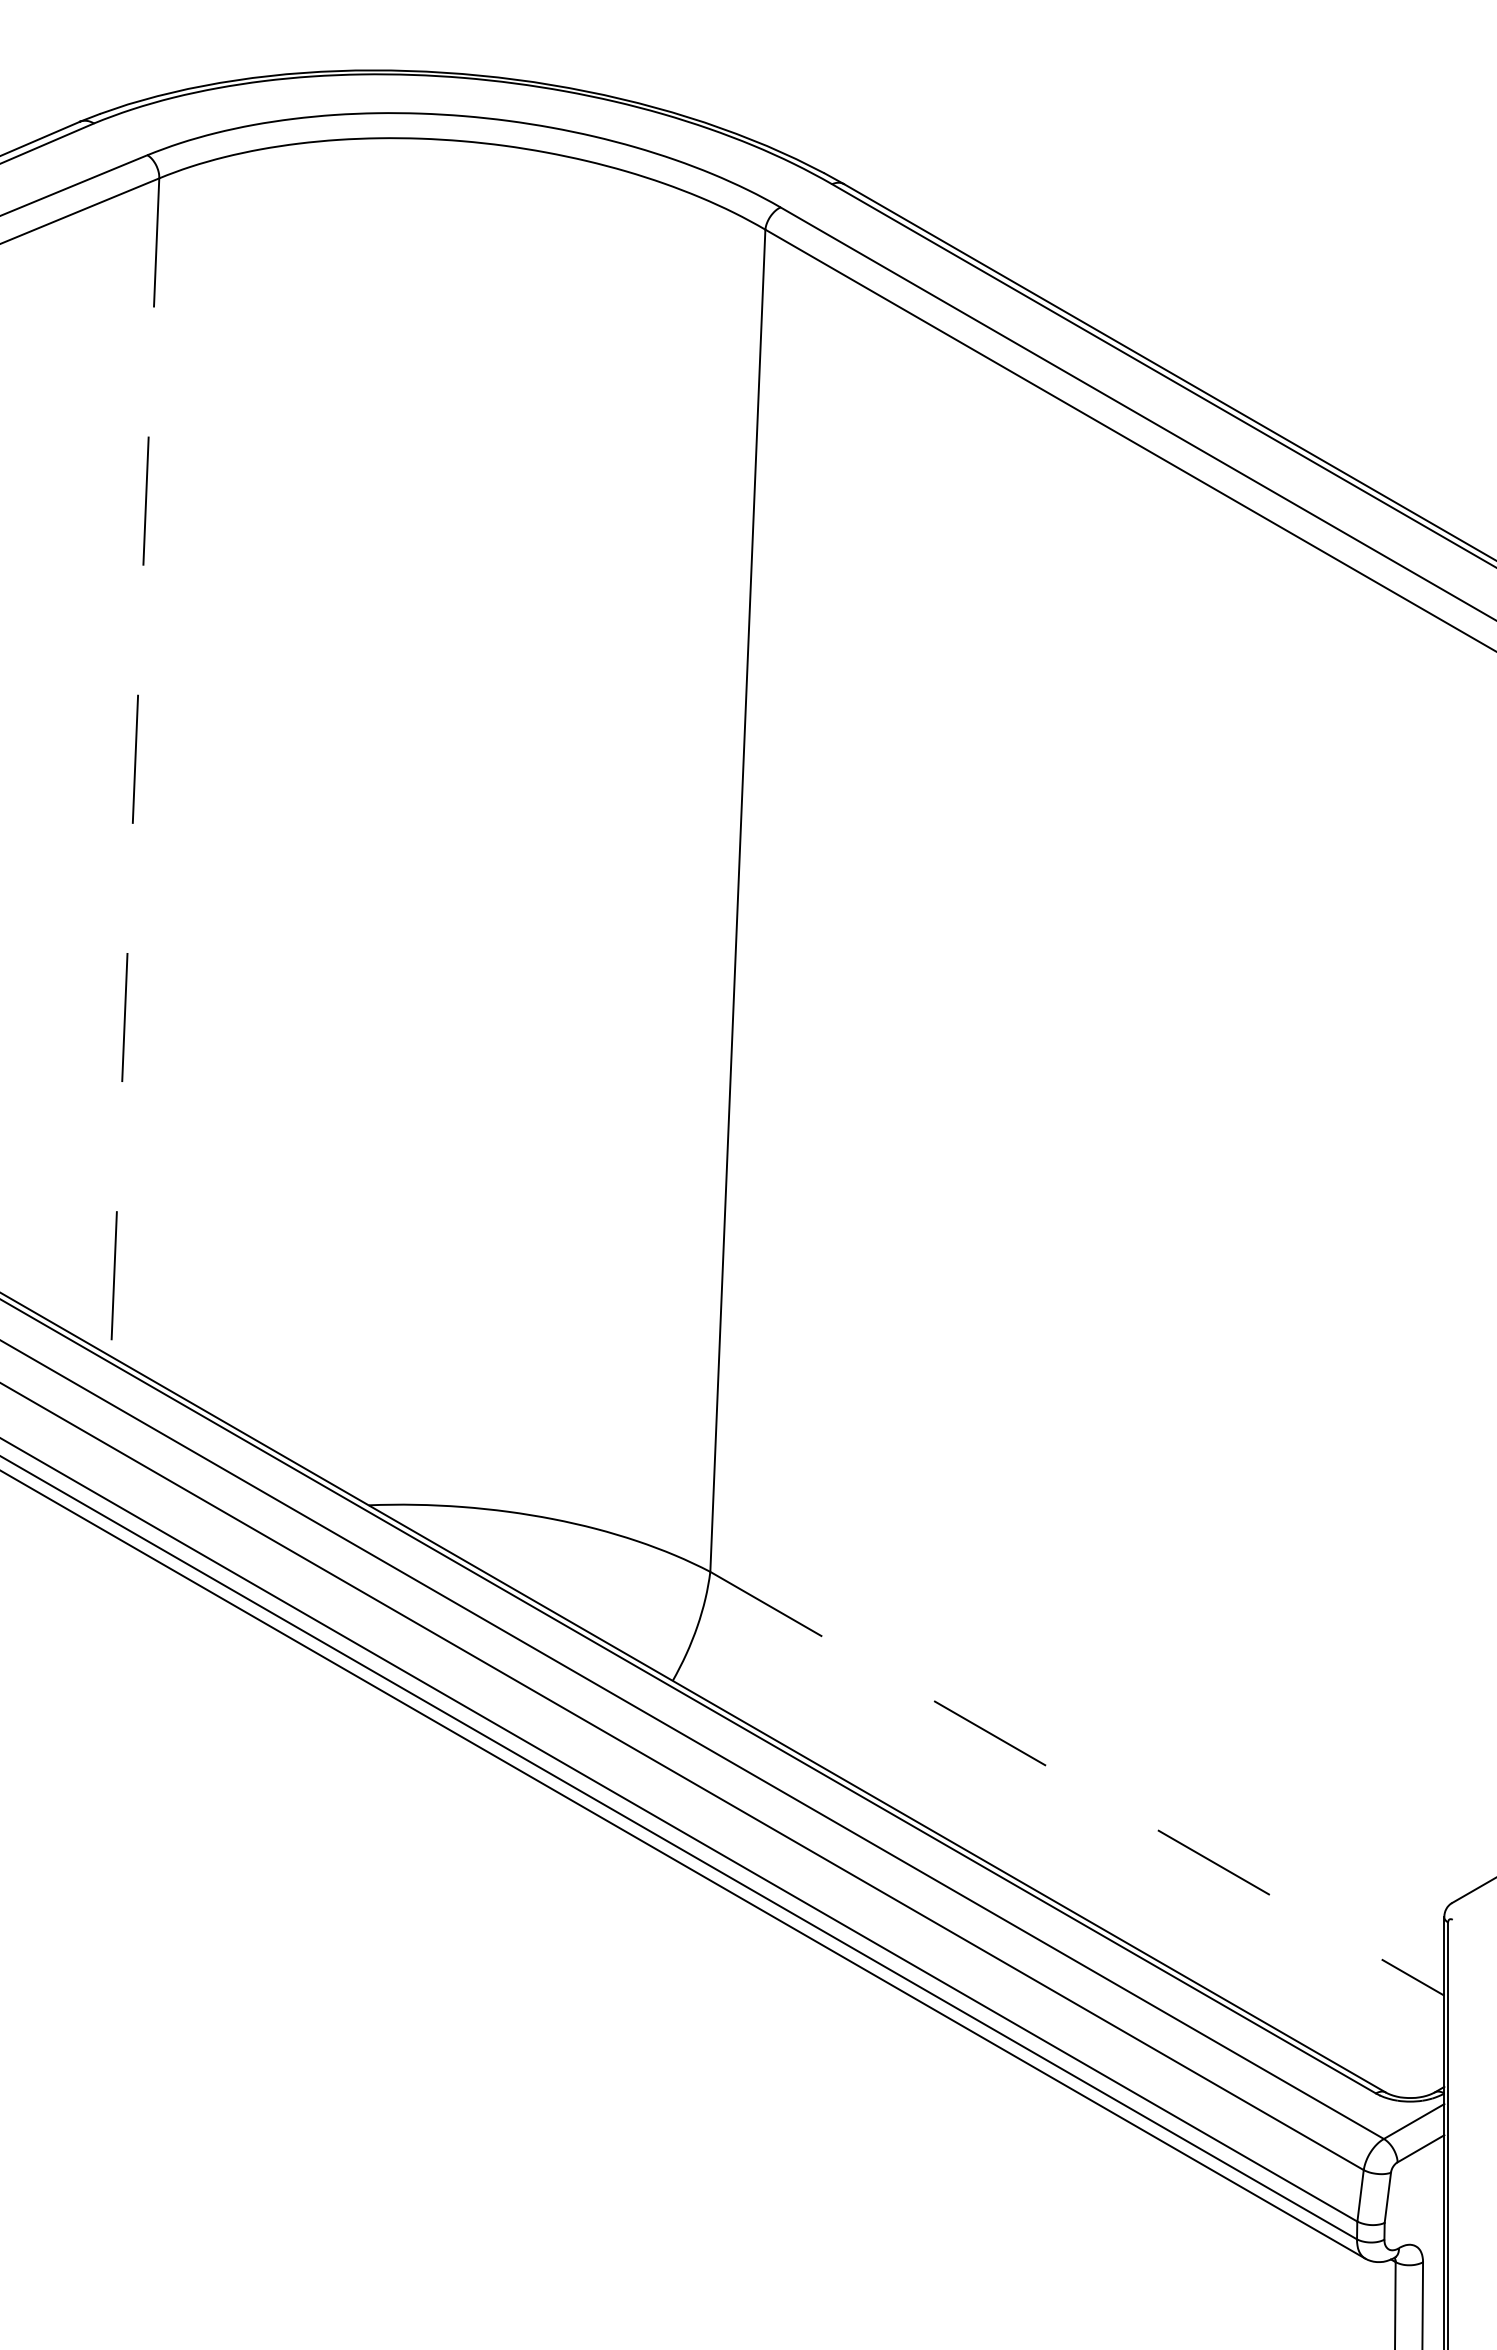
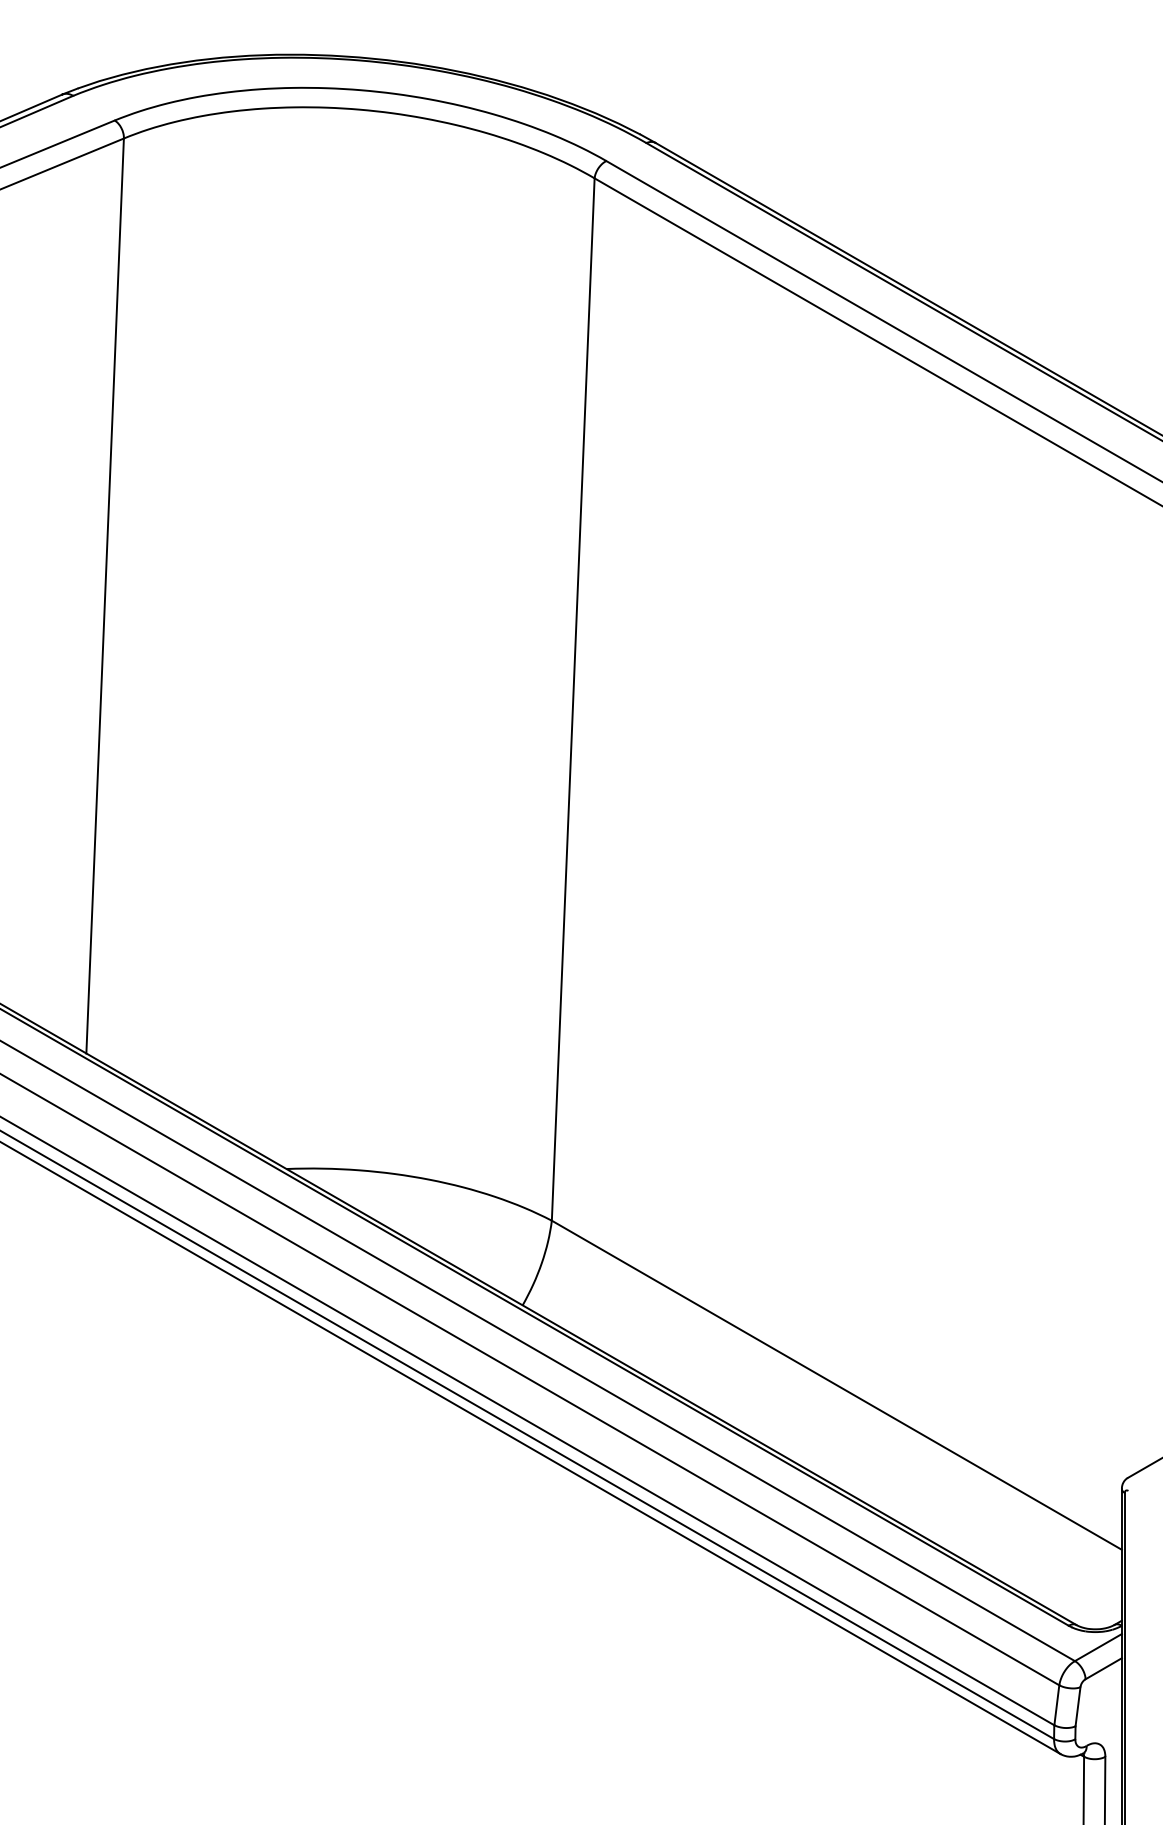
line: (135, 767) -> (105, 596), dashed -> solid
line: (1077, 1783) -> (837, 1385), dashed -> solid

